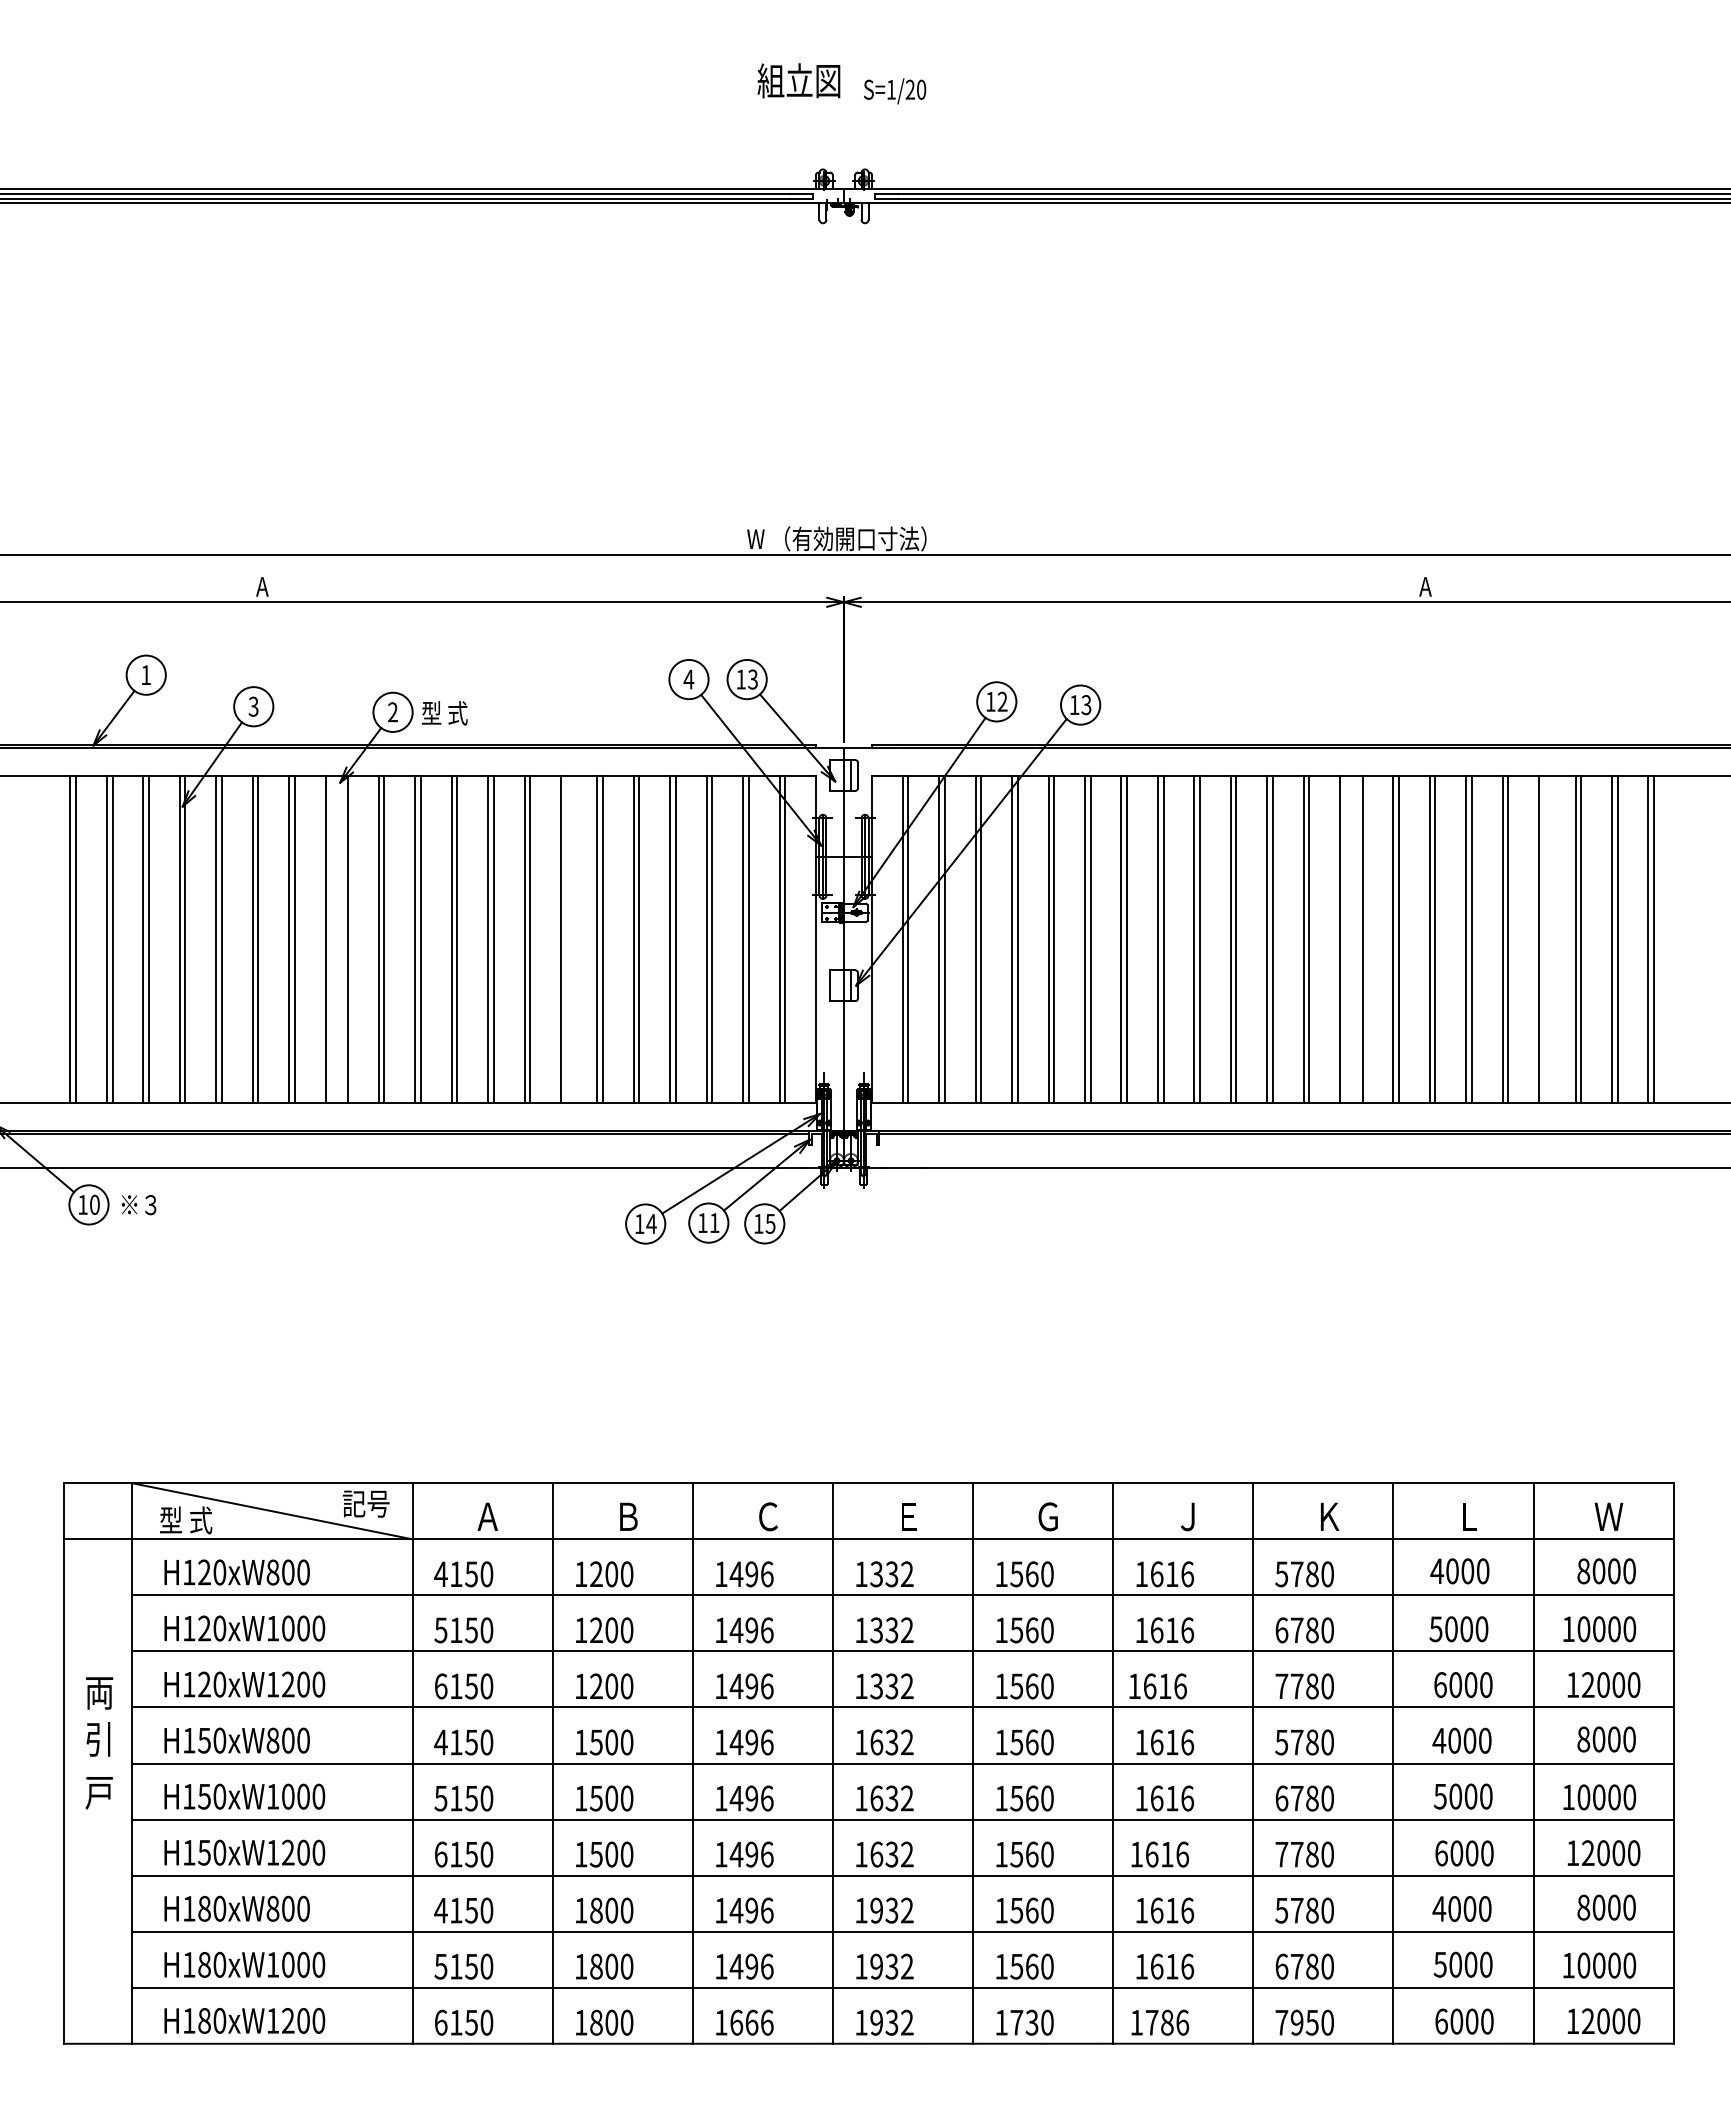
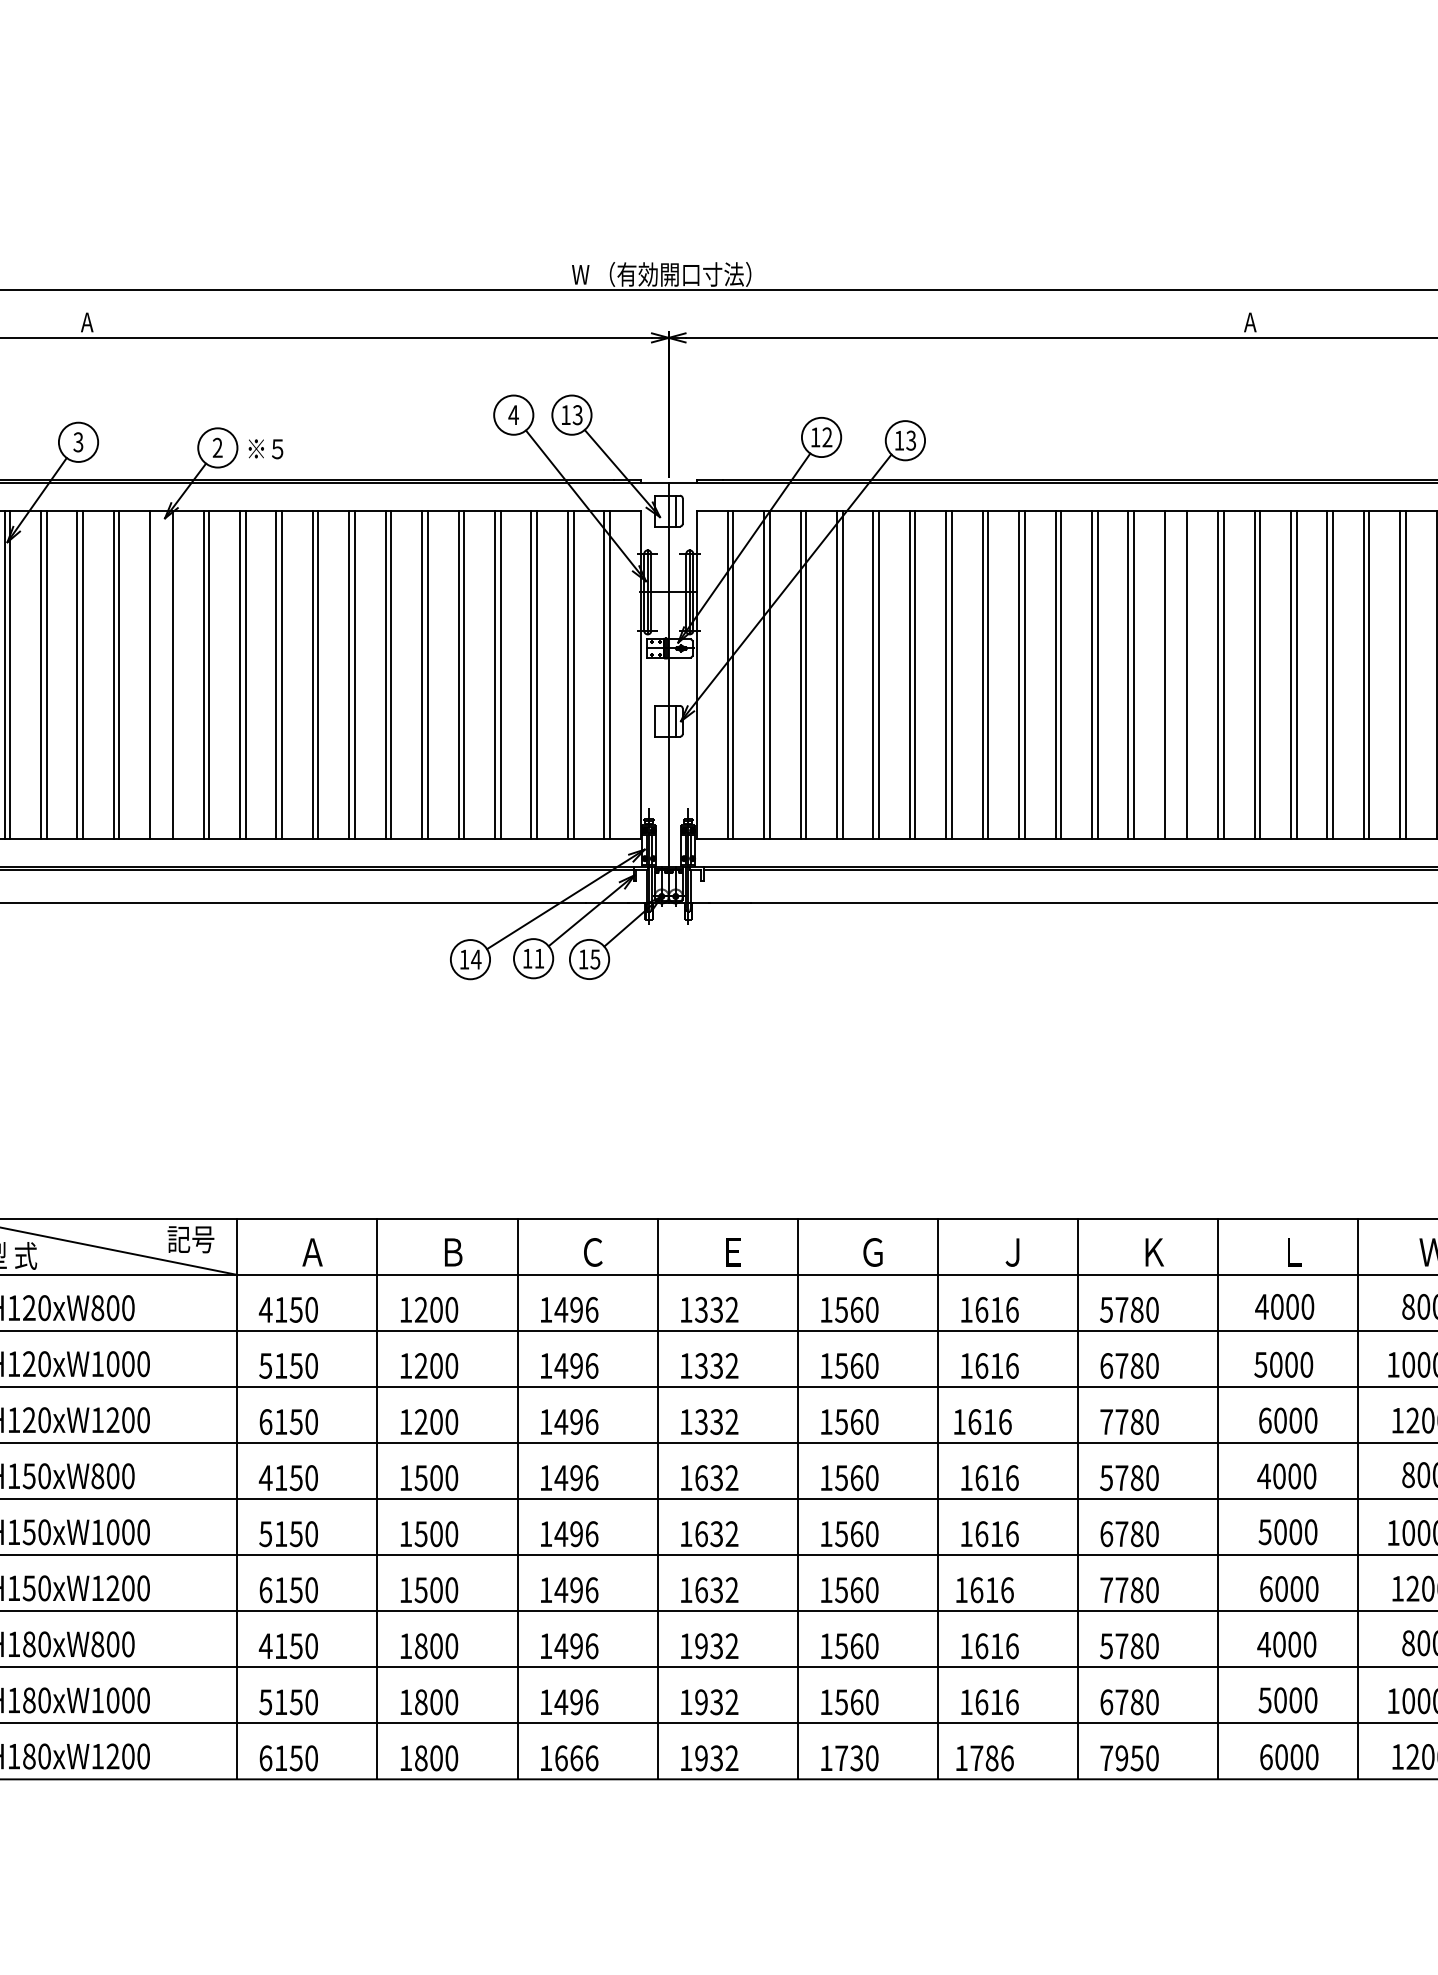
text: (444, 713) -> (269, 449), 型 式 -> ※５
line: (566, 939) -> (391, 675), added
line: (1544, 939) -> (1369, 675), added

